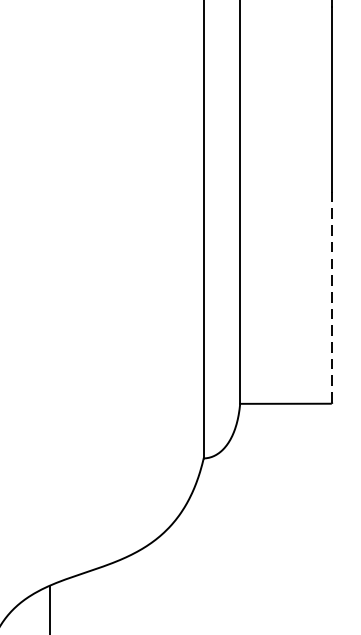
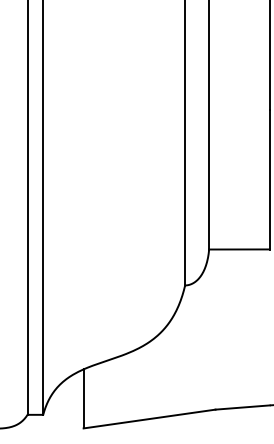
line: (331, 297) -> (269, 179), dashed -> solid

